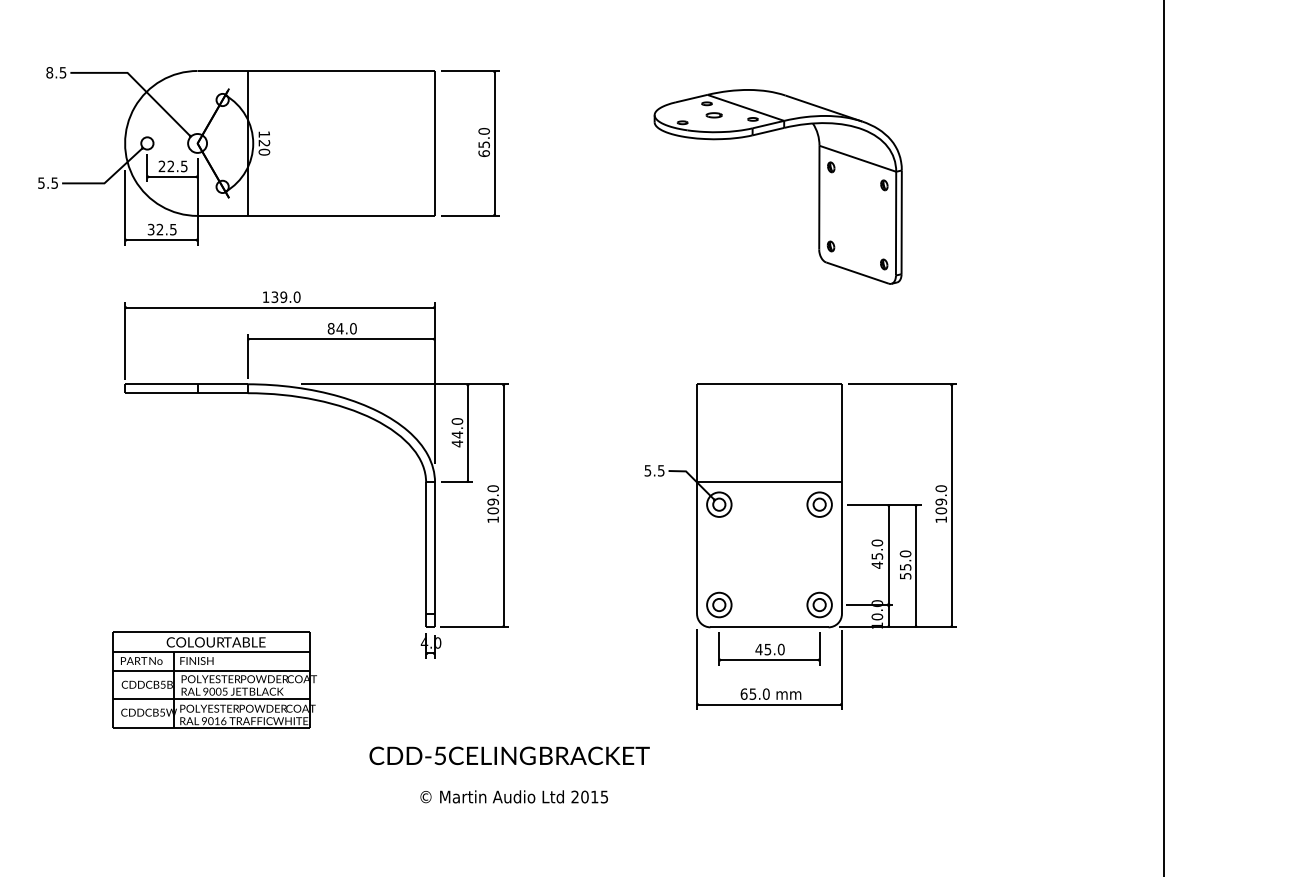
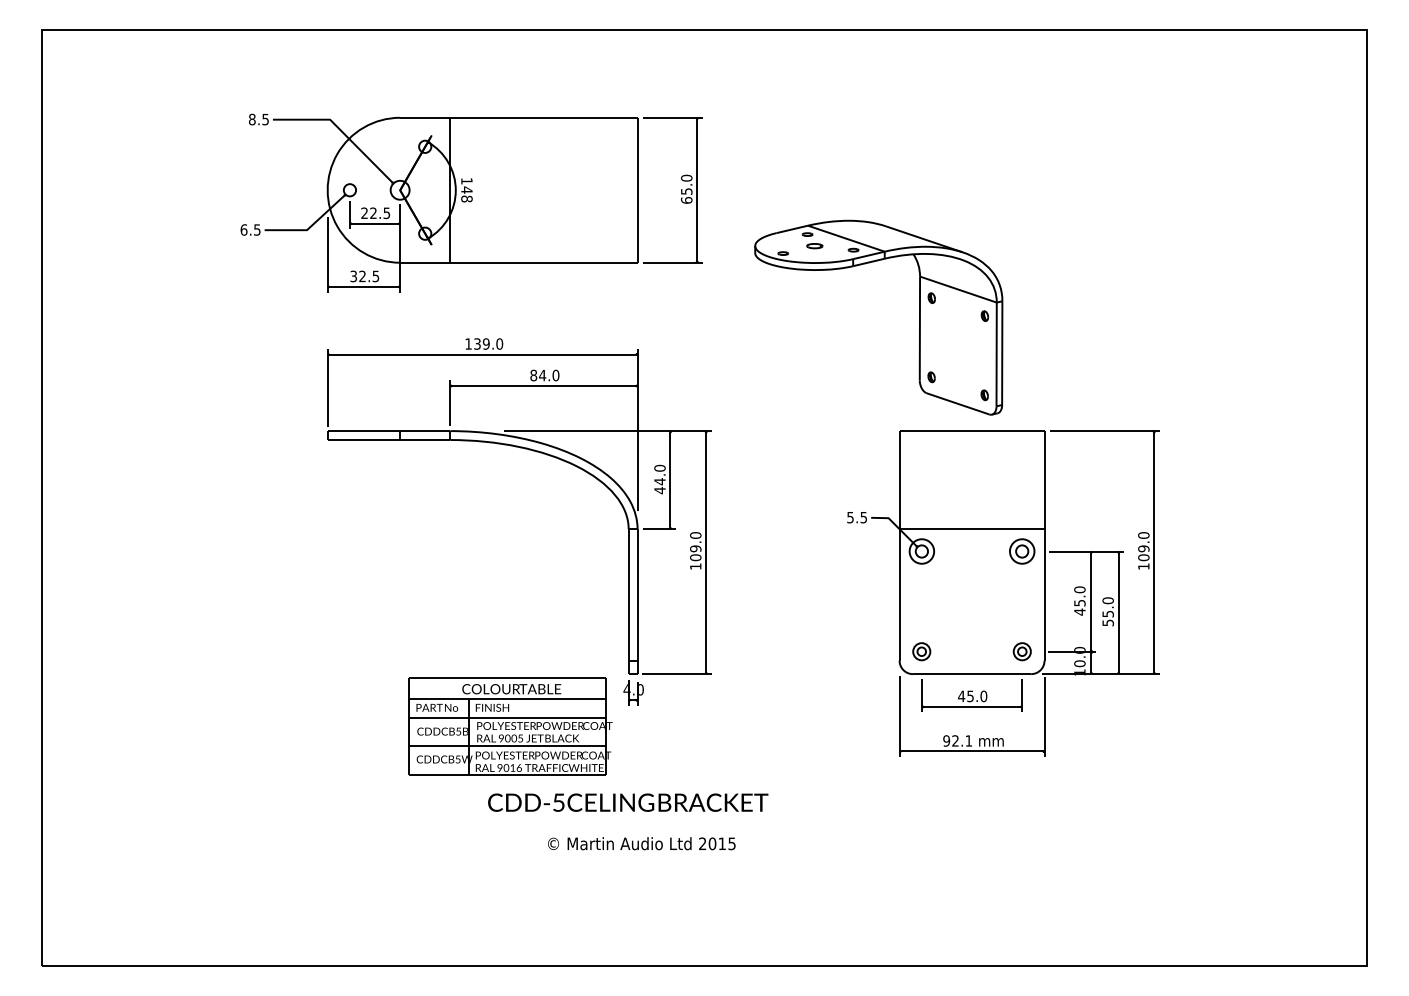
text: (263, 147) -> (466, 194), 120 -> 148
text: (40, 182) -> (243, 229), 5.5 -> 6.5
part: (818, 186) -> (919, 317), moved
part: (718, 604) -> (921, 651), size x0.7
part: (819, 604) -> (1022, 651), size x0.7
part: (214, 679) -> (510, 726), moved
text: (754, 693) -> (957, 740), 65.0 -> 92.1
text: (509, 755) -> (628, 802), moved
text: (513, 796) -> (641, 843), moved

